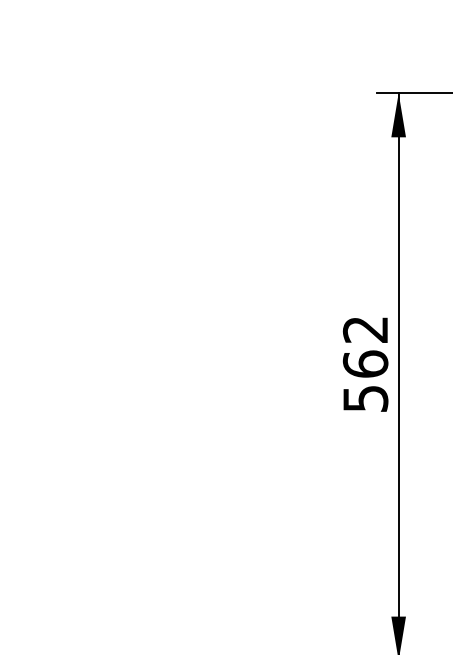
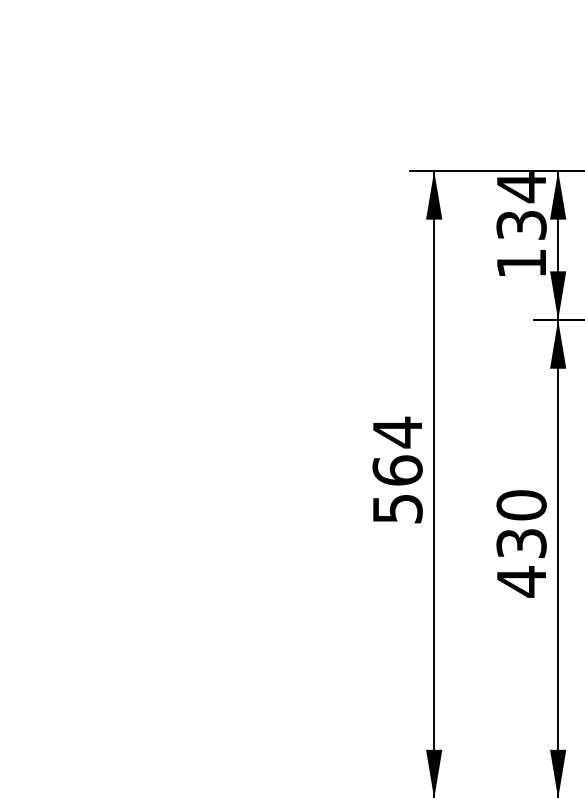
text: (364, 329) -> (396, 432), 562 -> 564

